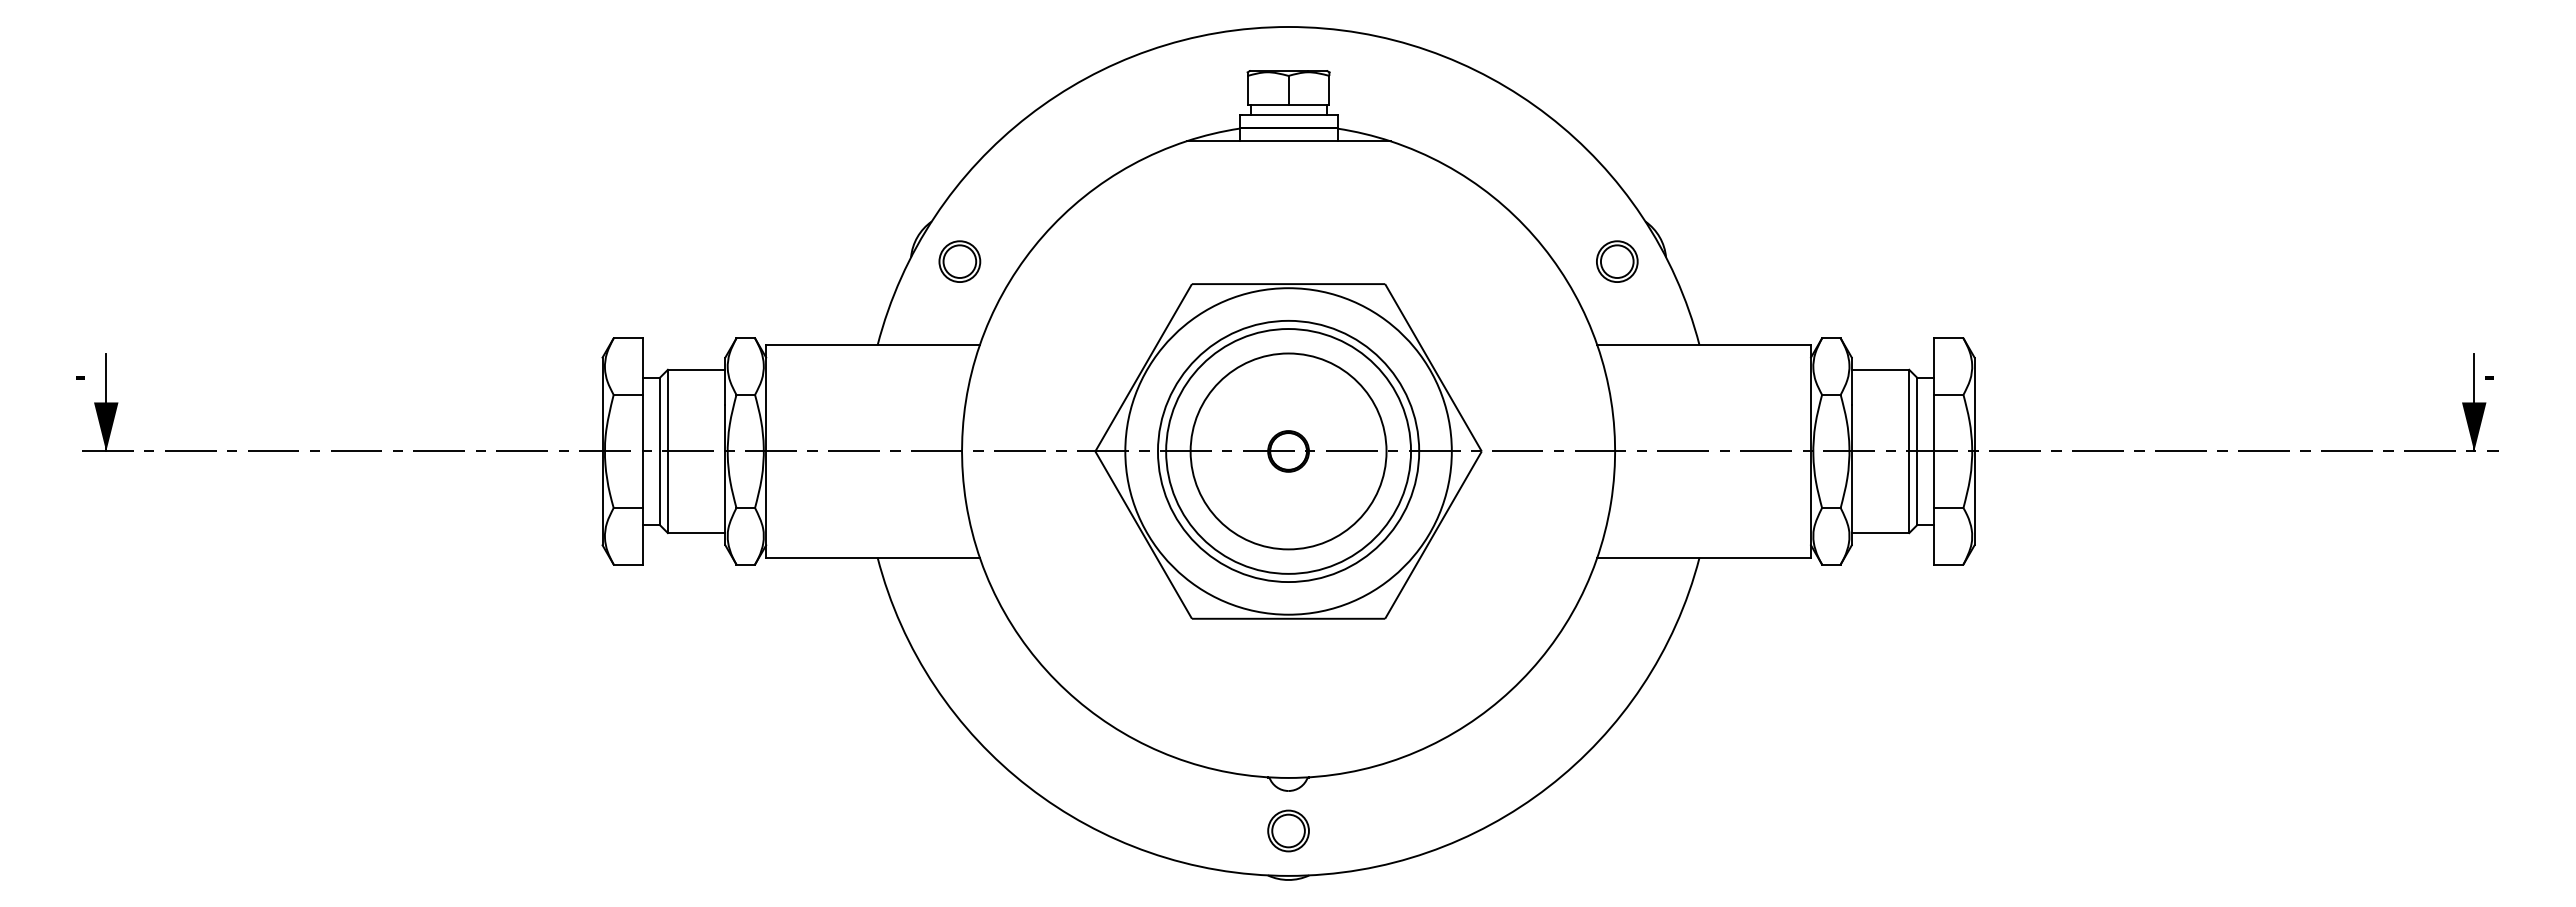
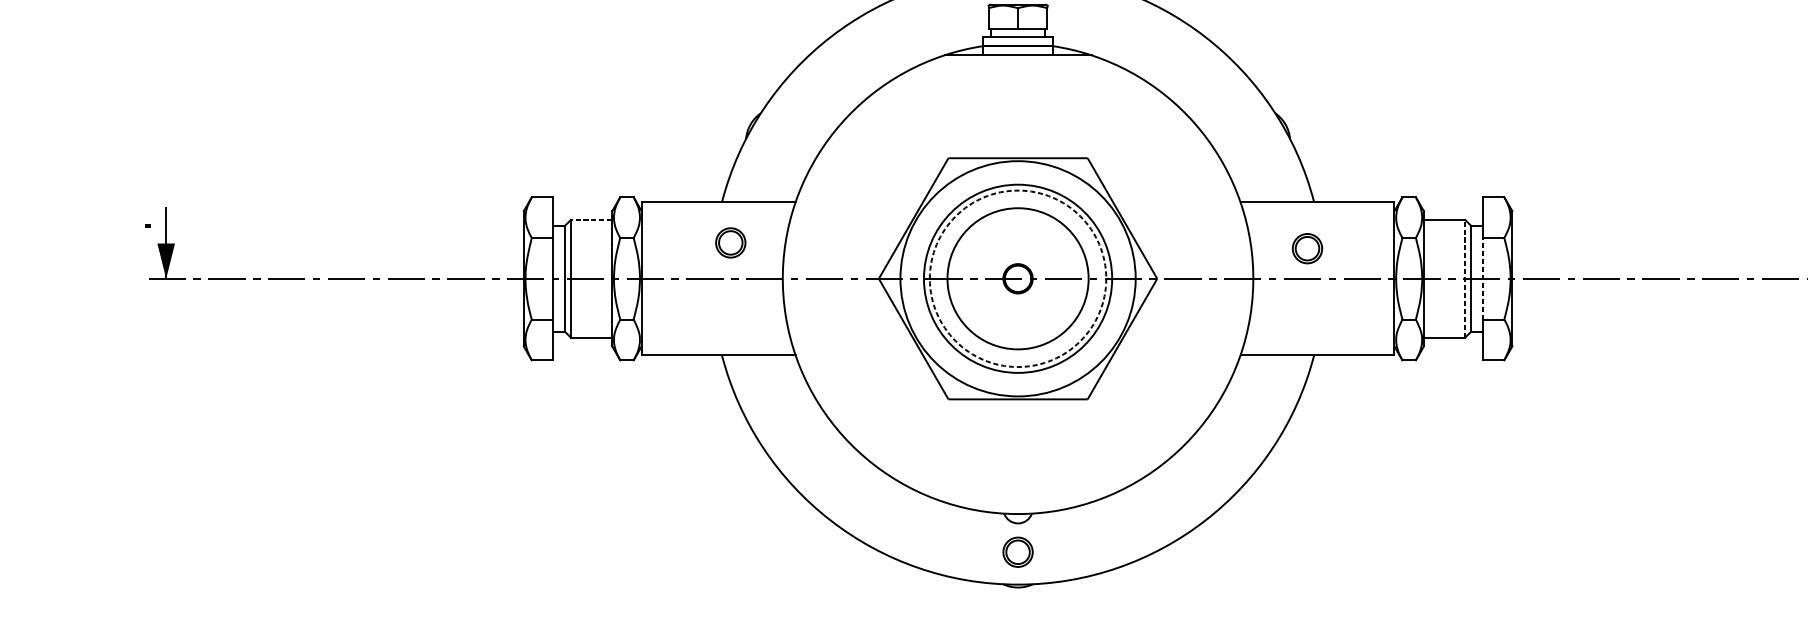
part: (959, 261) -> (730, 242), moved
part: (1617, 261) -> (1307, 248), moved
line: (696, 369) -> (591, 219), solid -> dashed
circle: (1288, 451) -> (1018, 278), solid -> dashed
line: (1909, 451) -> (1465, 278), solid -> dashed
line: (1933, 451) -> (1482, 278), solid -> dashed

